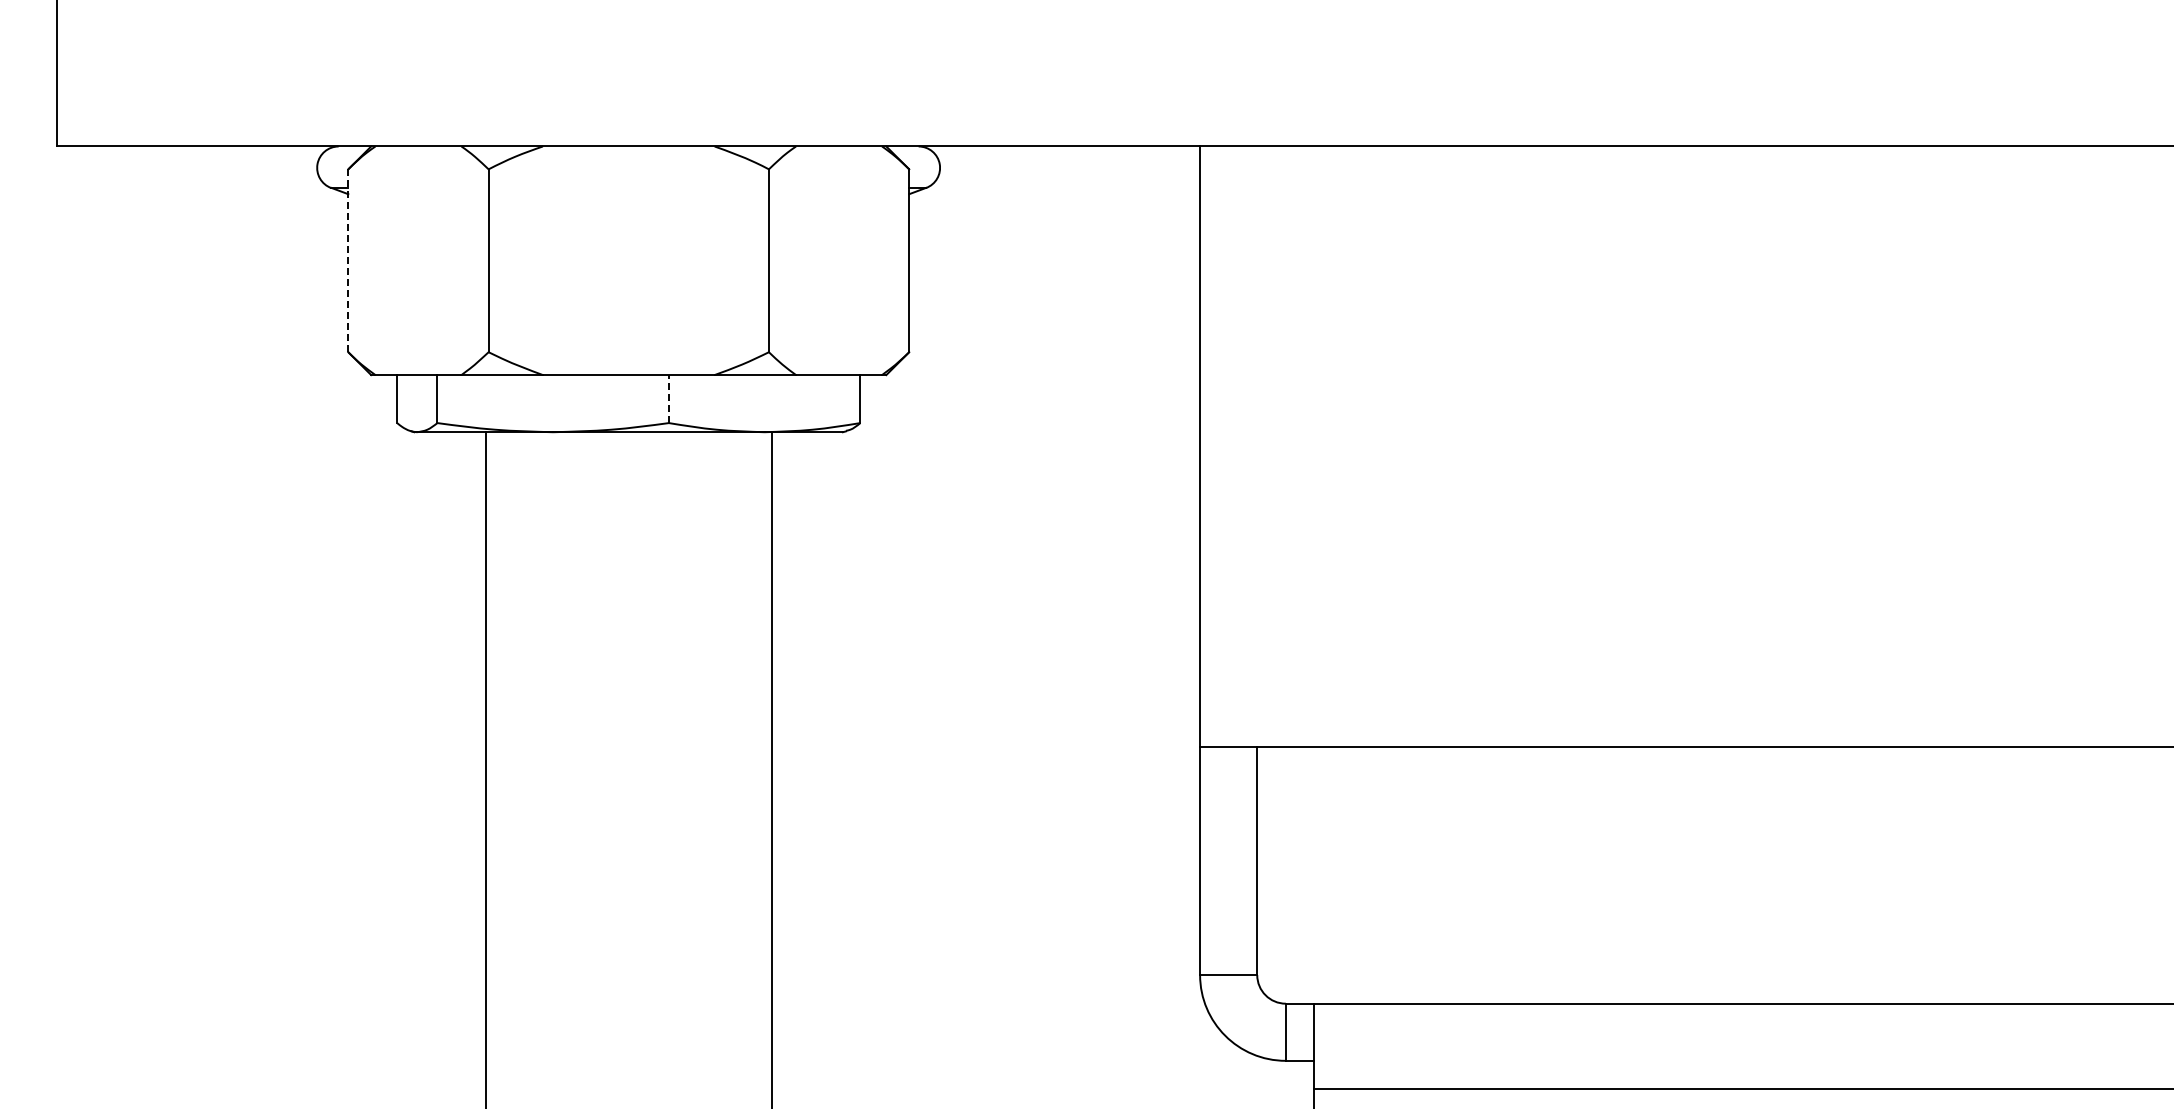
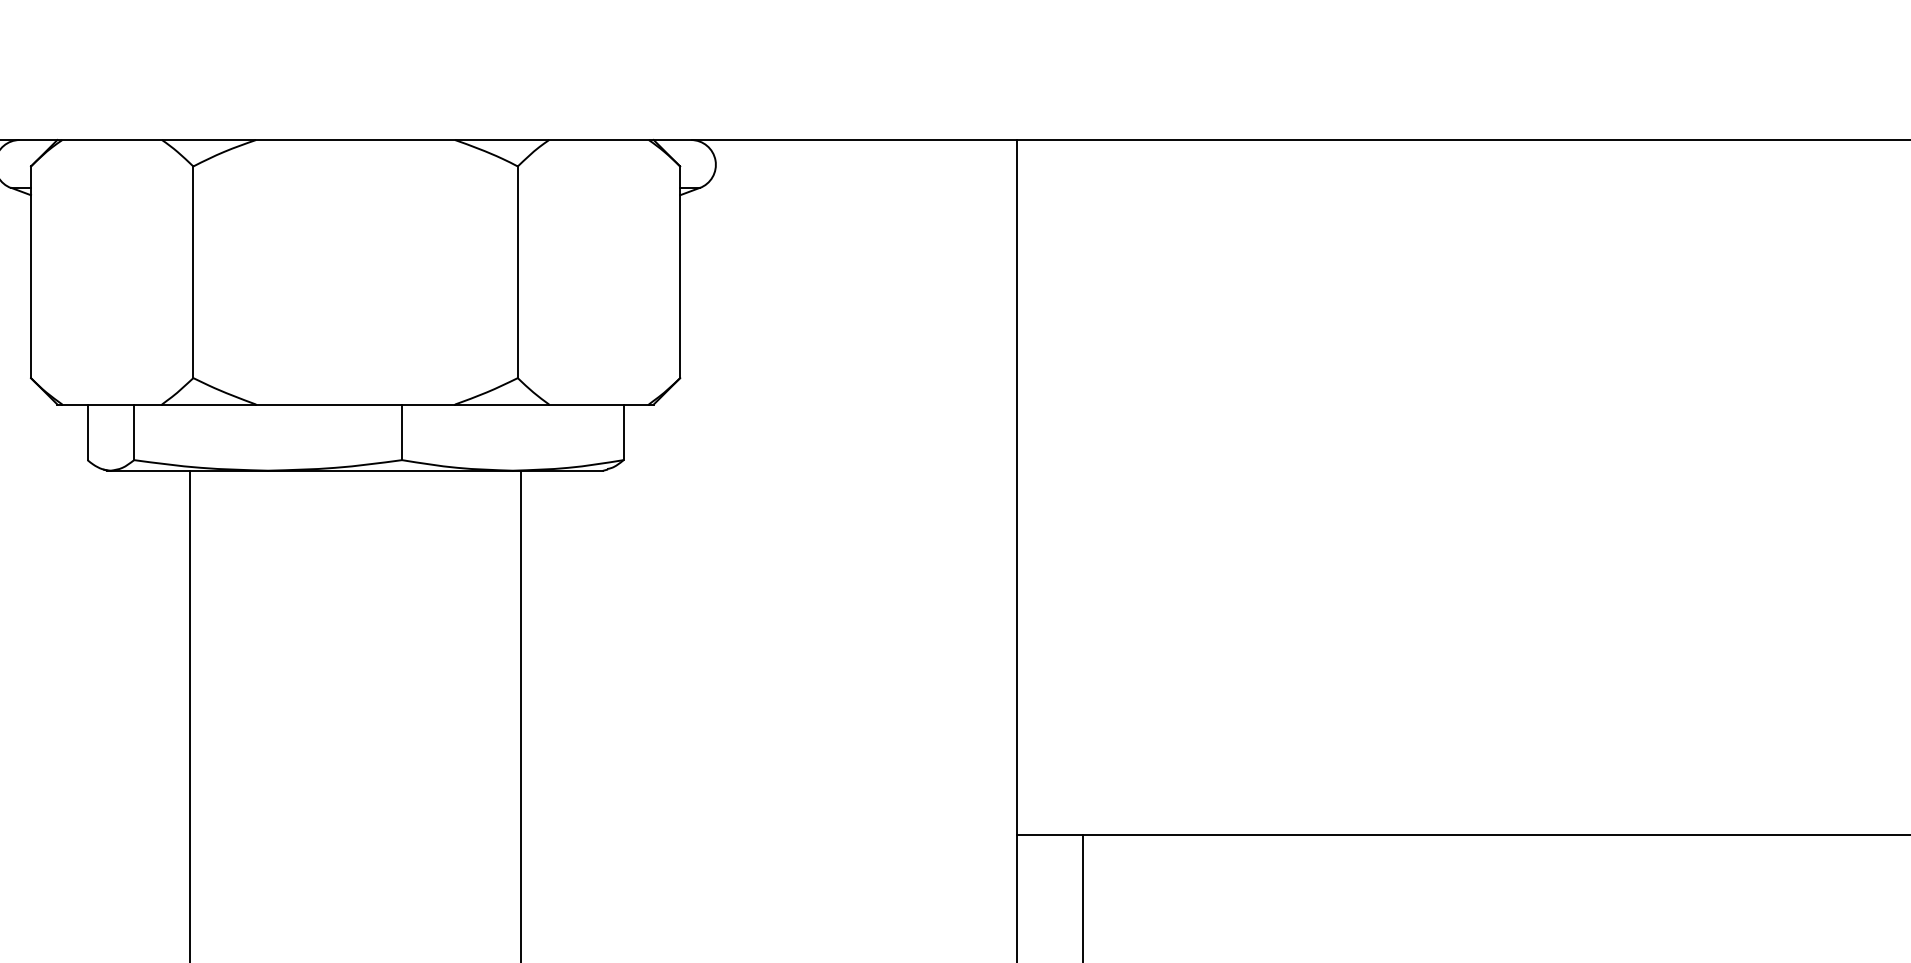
line: (348, 261) -> (31, 273), dashed -> solid
line: (668, 398) -> (401, 431), dashed -> solid

